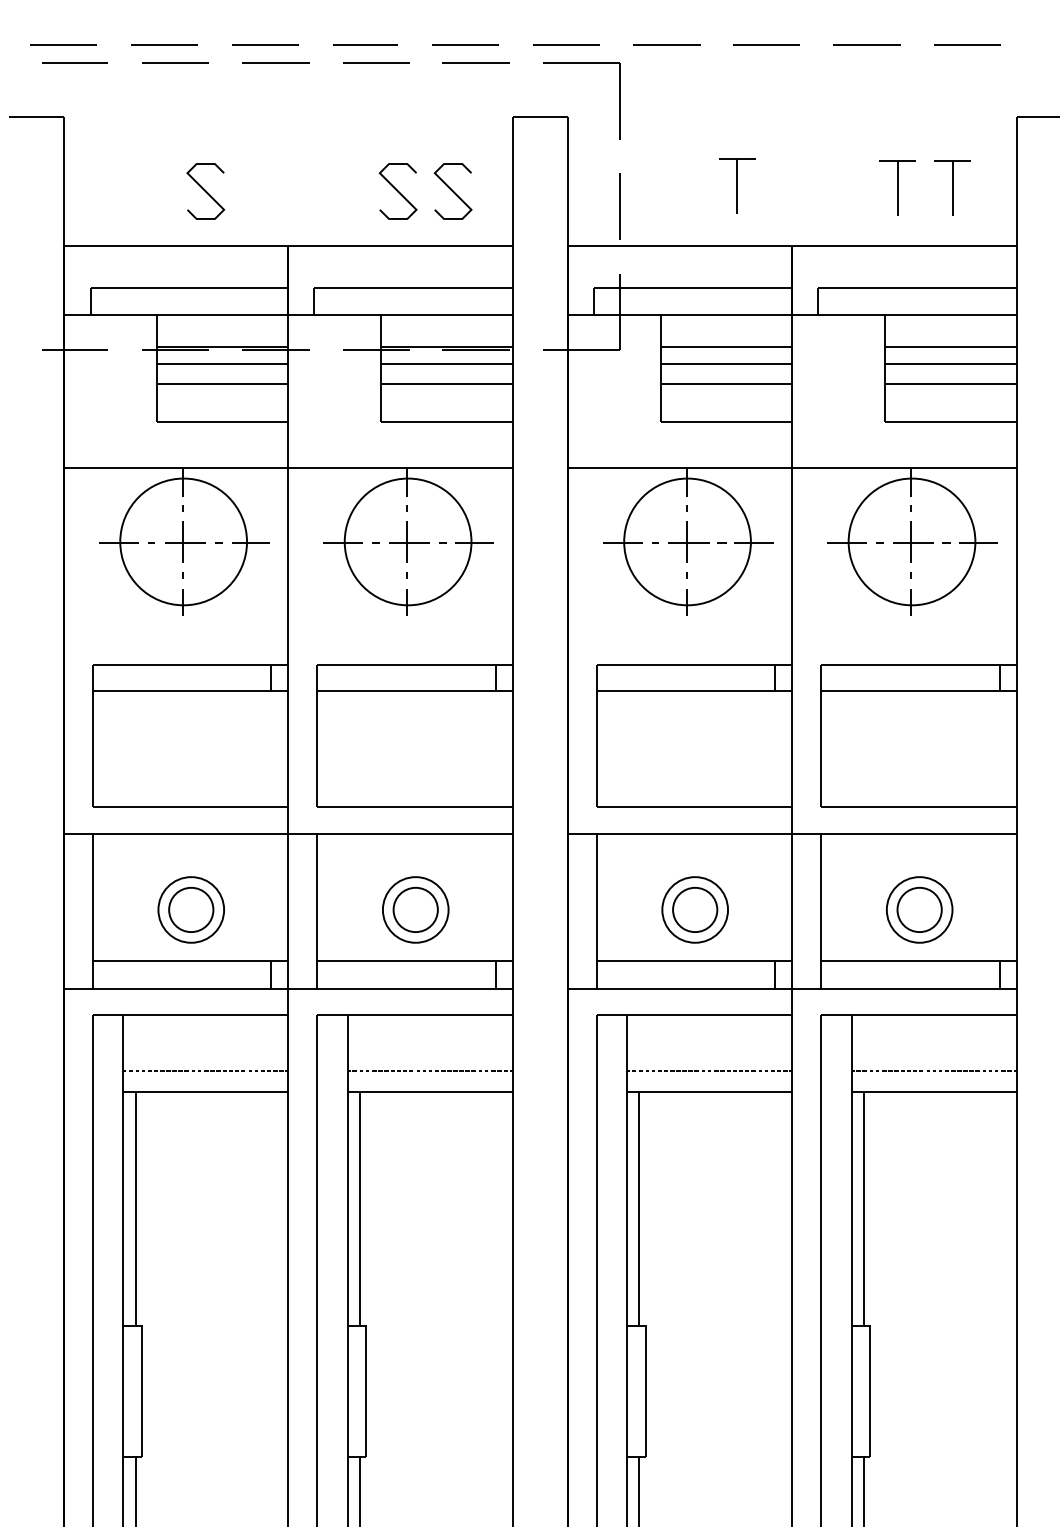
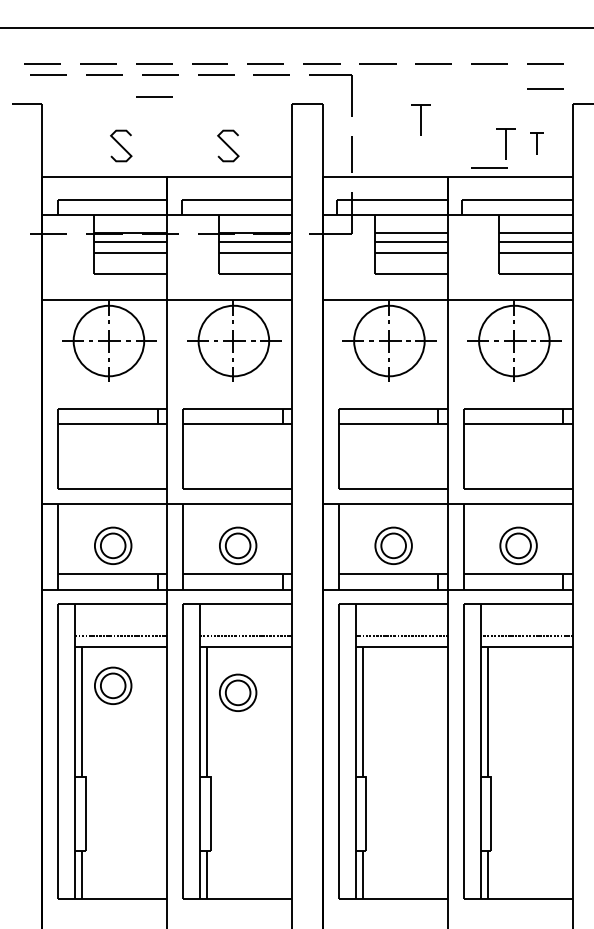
line: (967, 88) -> (545, 88), added
line: (265, 102) -> (154, 96), added
part: (736, 185) -> (420, 119), moved
part: (951, 187) -> (536, 143), size x0.7
curve: (452, 190) -> (258, 145), removed
line: (867, 230) -> (489, 167), added
part: (191, 1160) -> (113, 685), added
part: (416, 1173) -> (238, 692), added

